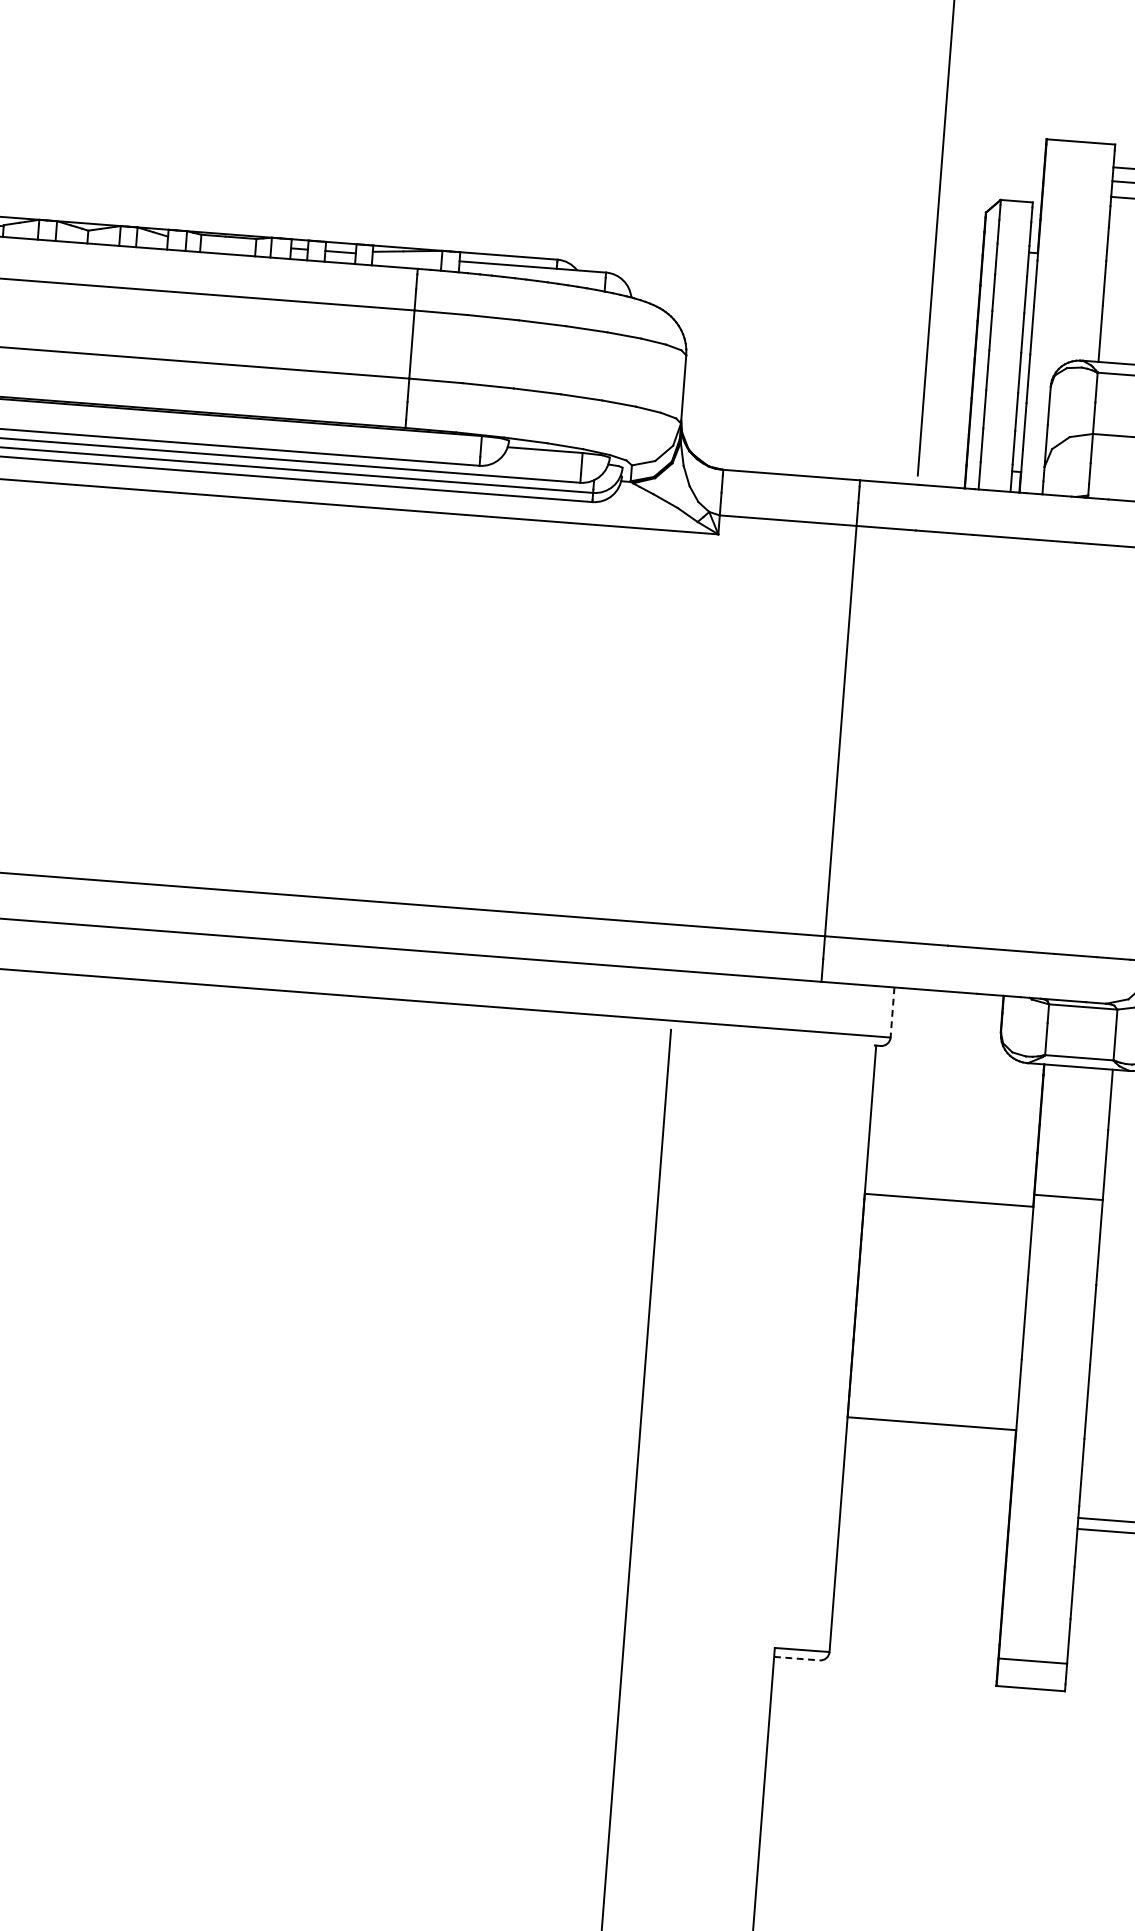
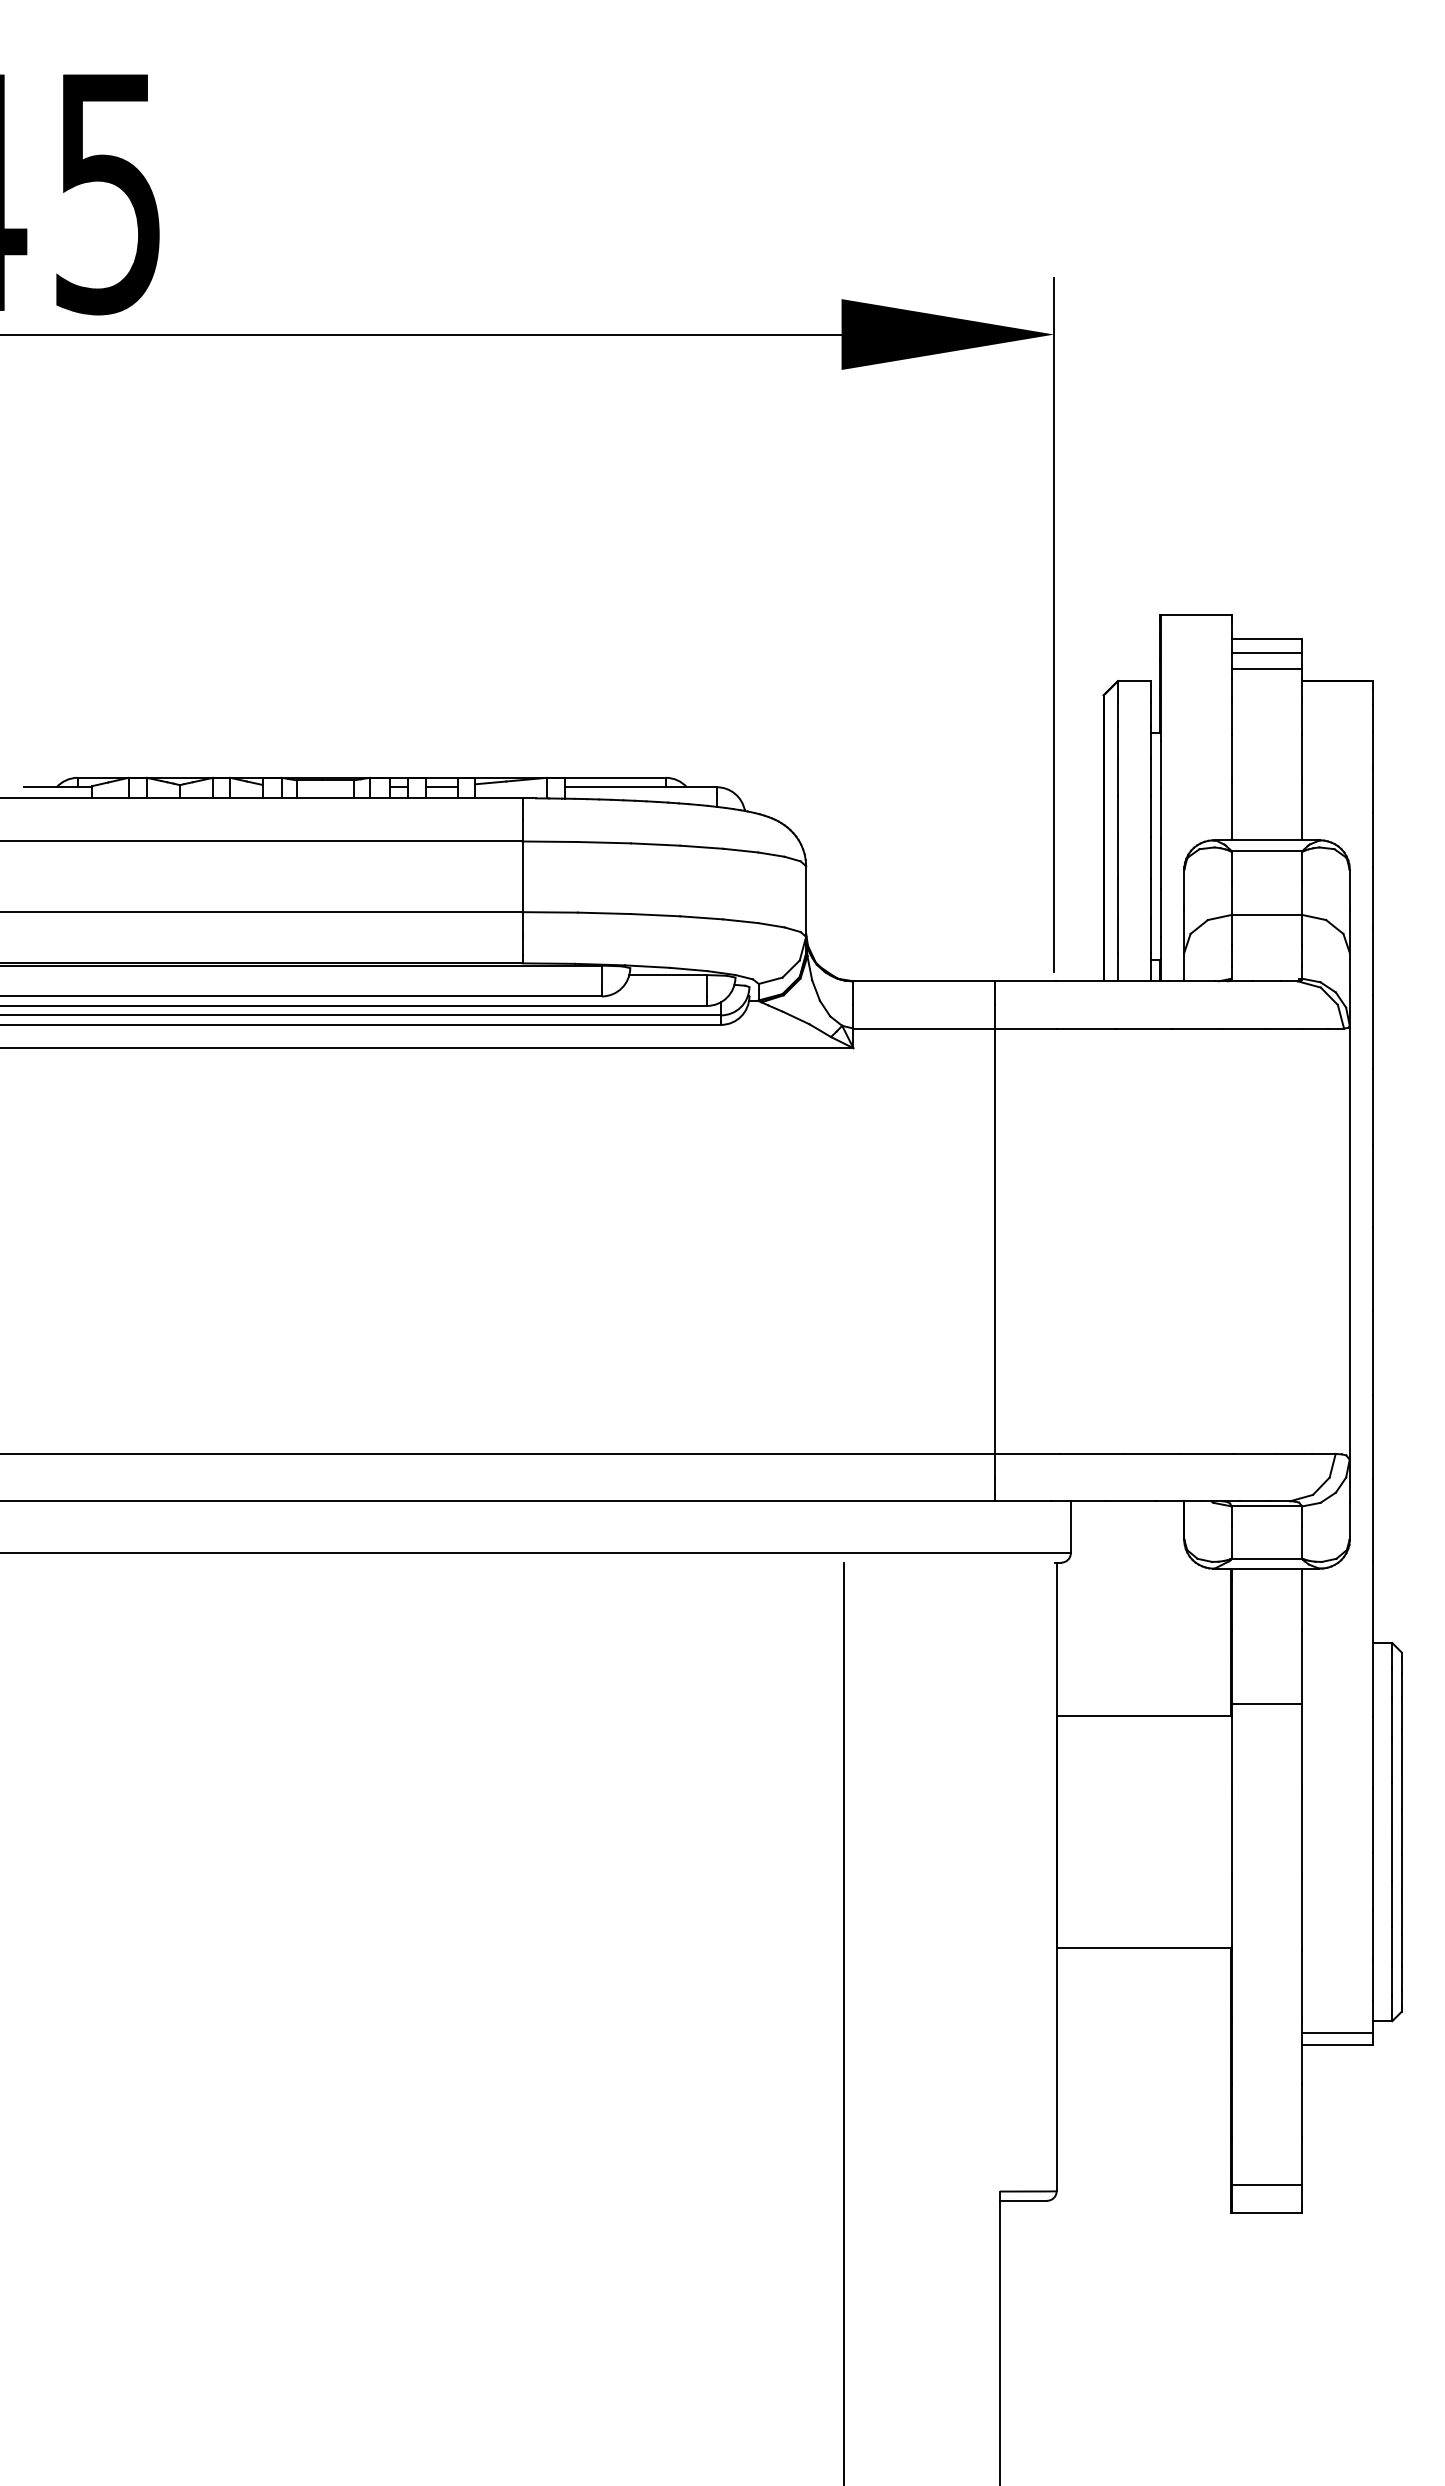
line: (892, 1012) -> (1070, 1527), dashed -> solid
line: (796, 1658) -> (1023, 2200), dashed -> solid

